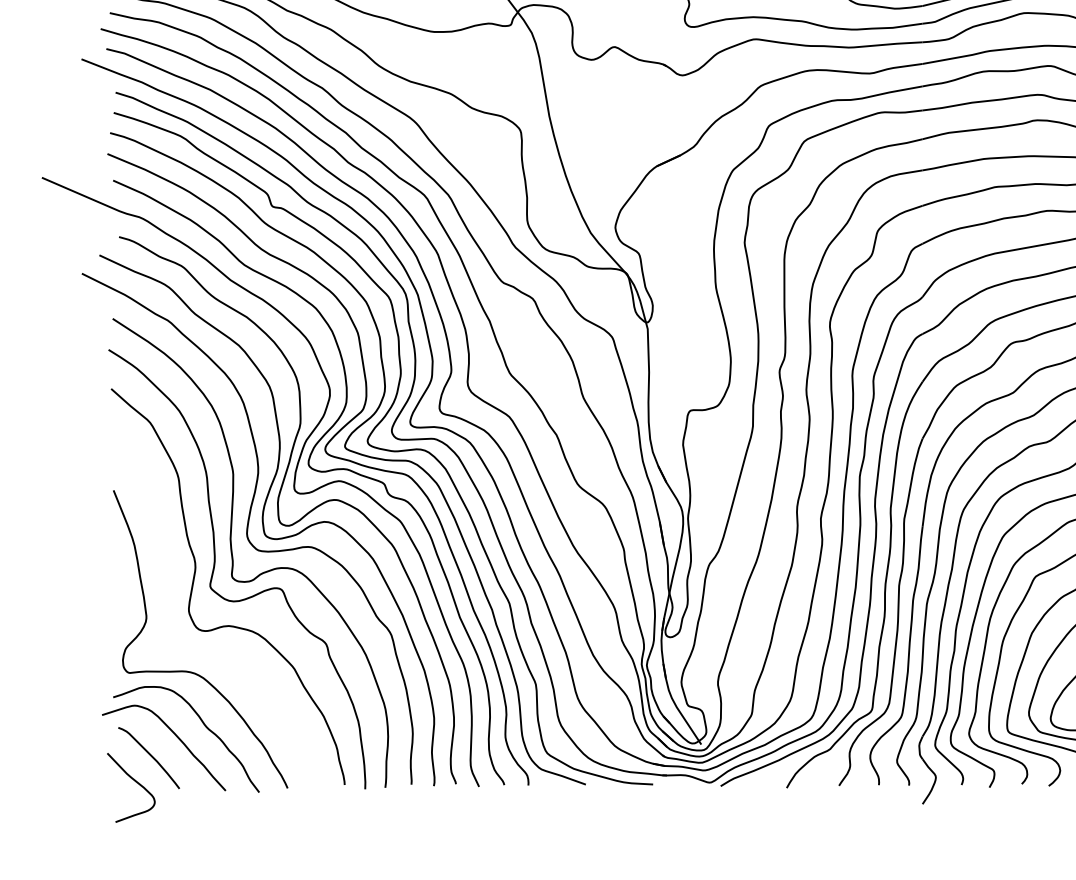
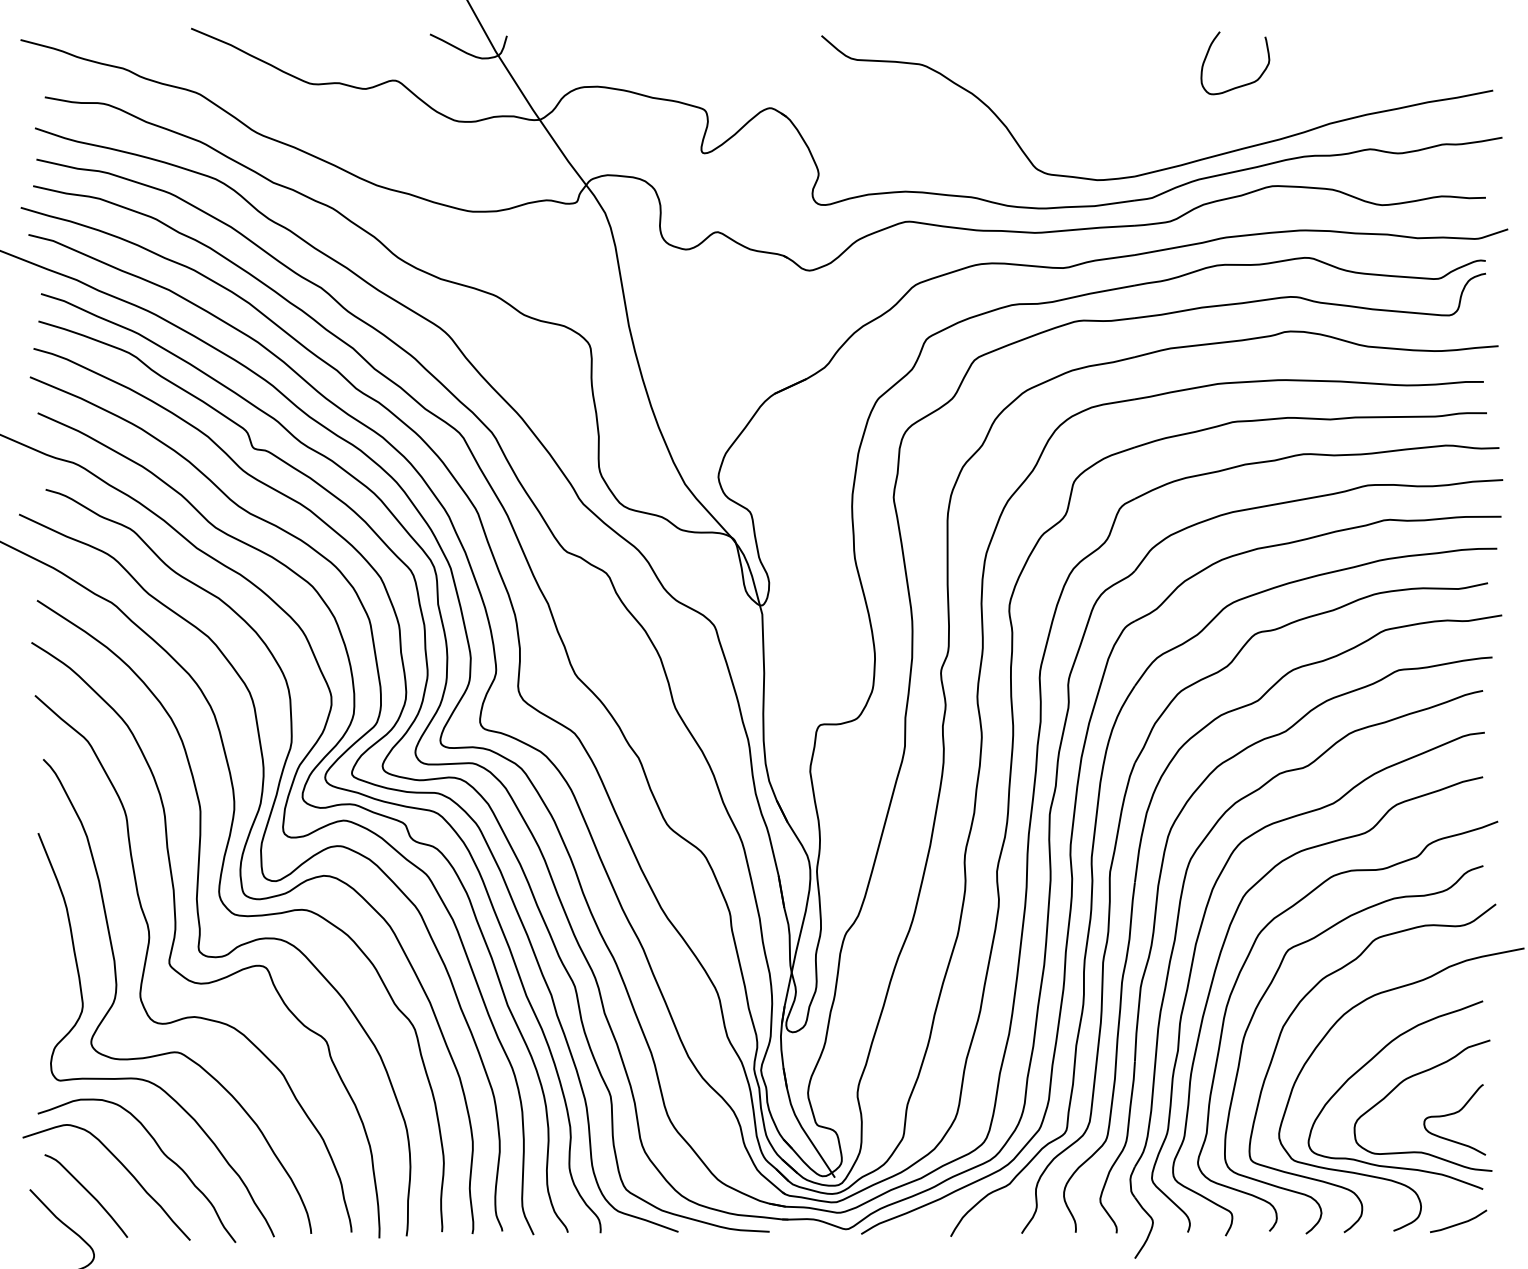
curve: (216, 651) -> (177, 1051), added

